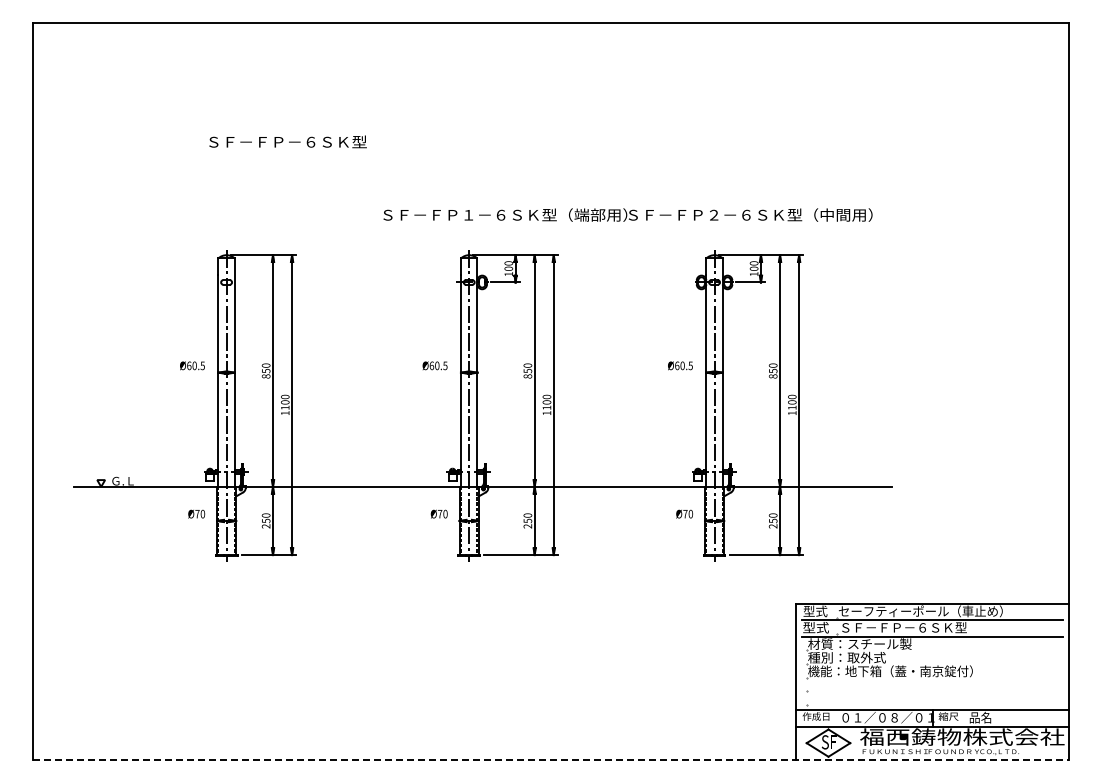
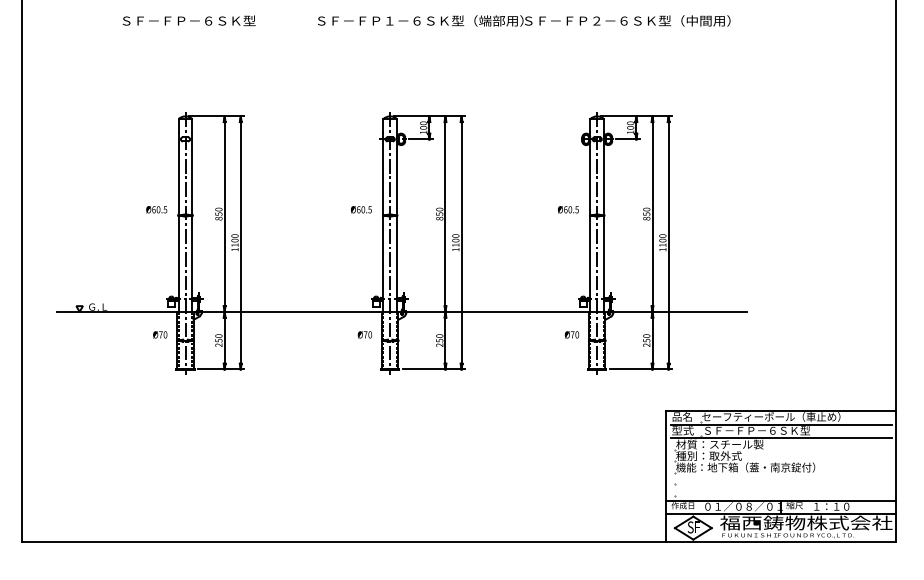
text: (287, 141) -> (188, 20), moved
text: (627, 214) -> (523, 20), moved
text: (815, 611) -> (682, 417), 型式 -> 品名
text: (991, 717) -> (830, 506), 品名 -> １：１０
line: (550, 759) -> (458, 541), dashed -> solid

